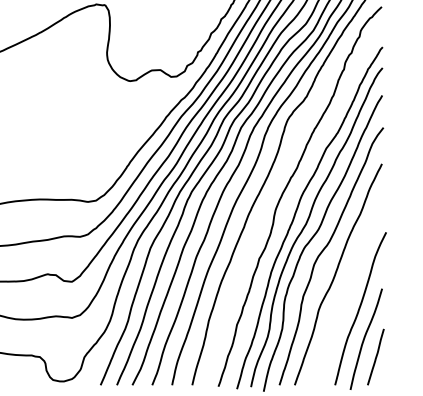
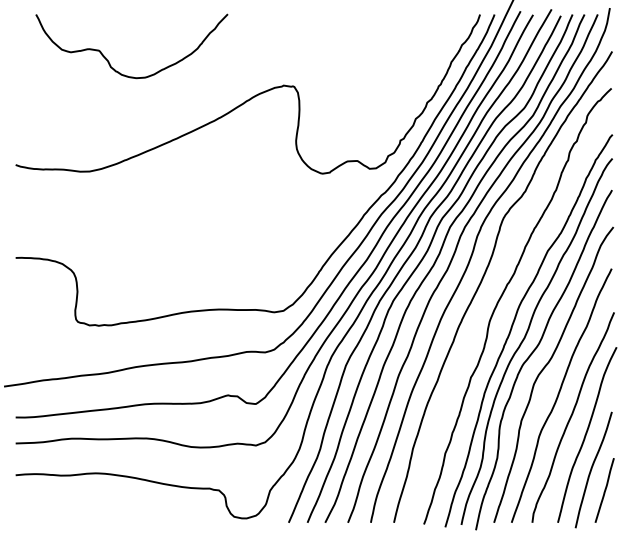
curve: (347, 292) -> (572, 416), added

